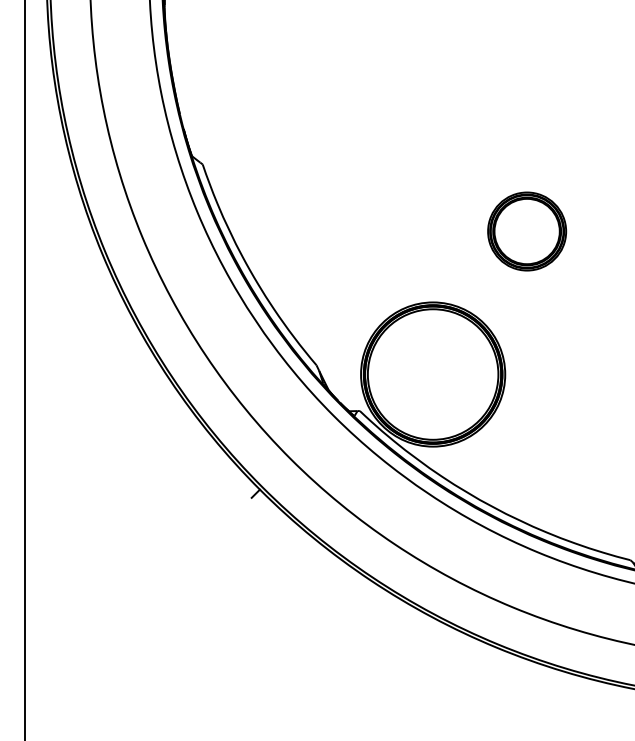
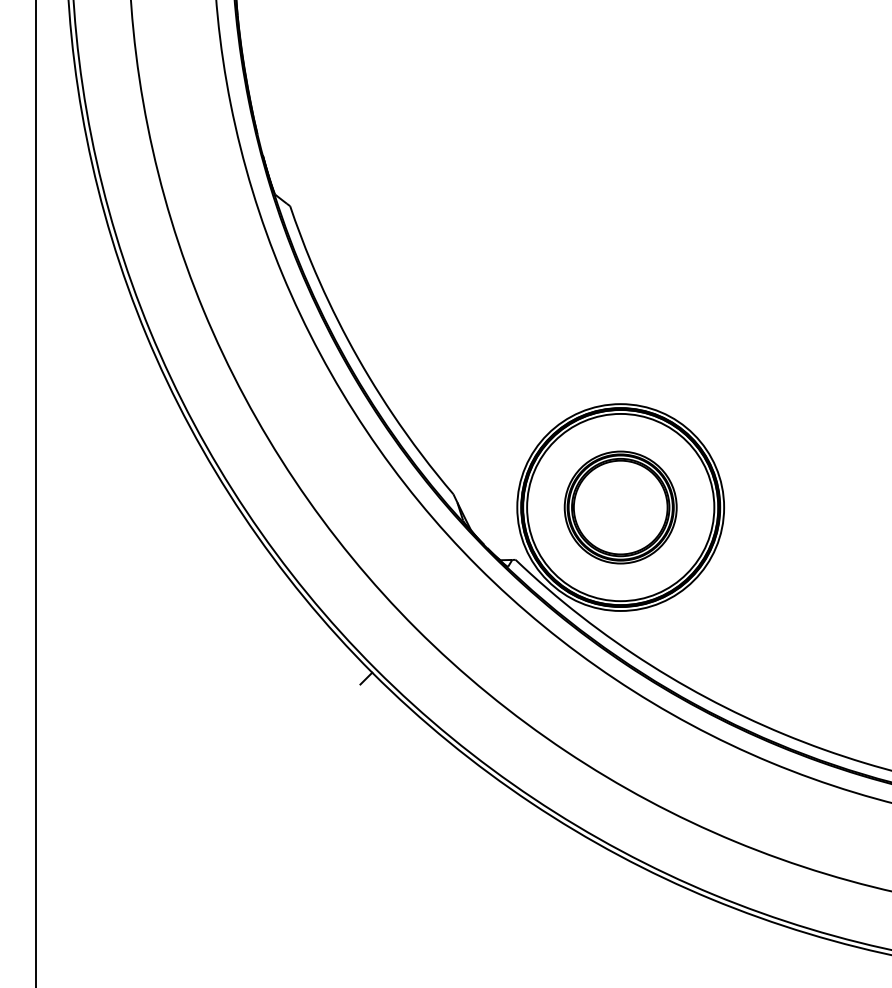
part: (527, 231) -> (621, 507), moved

